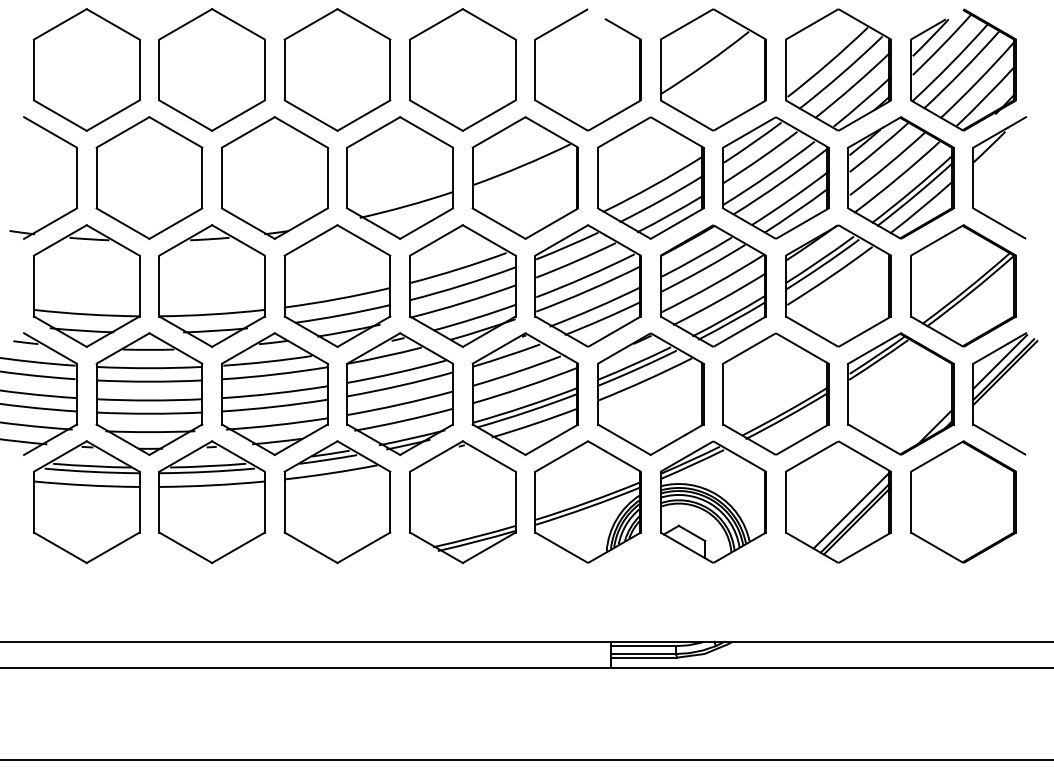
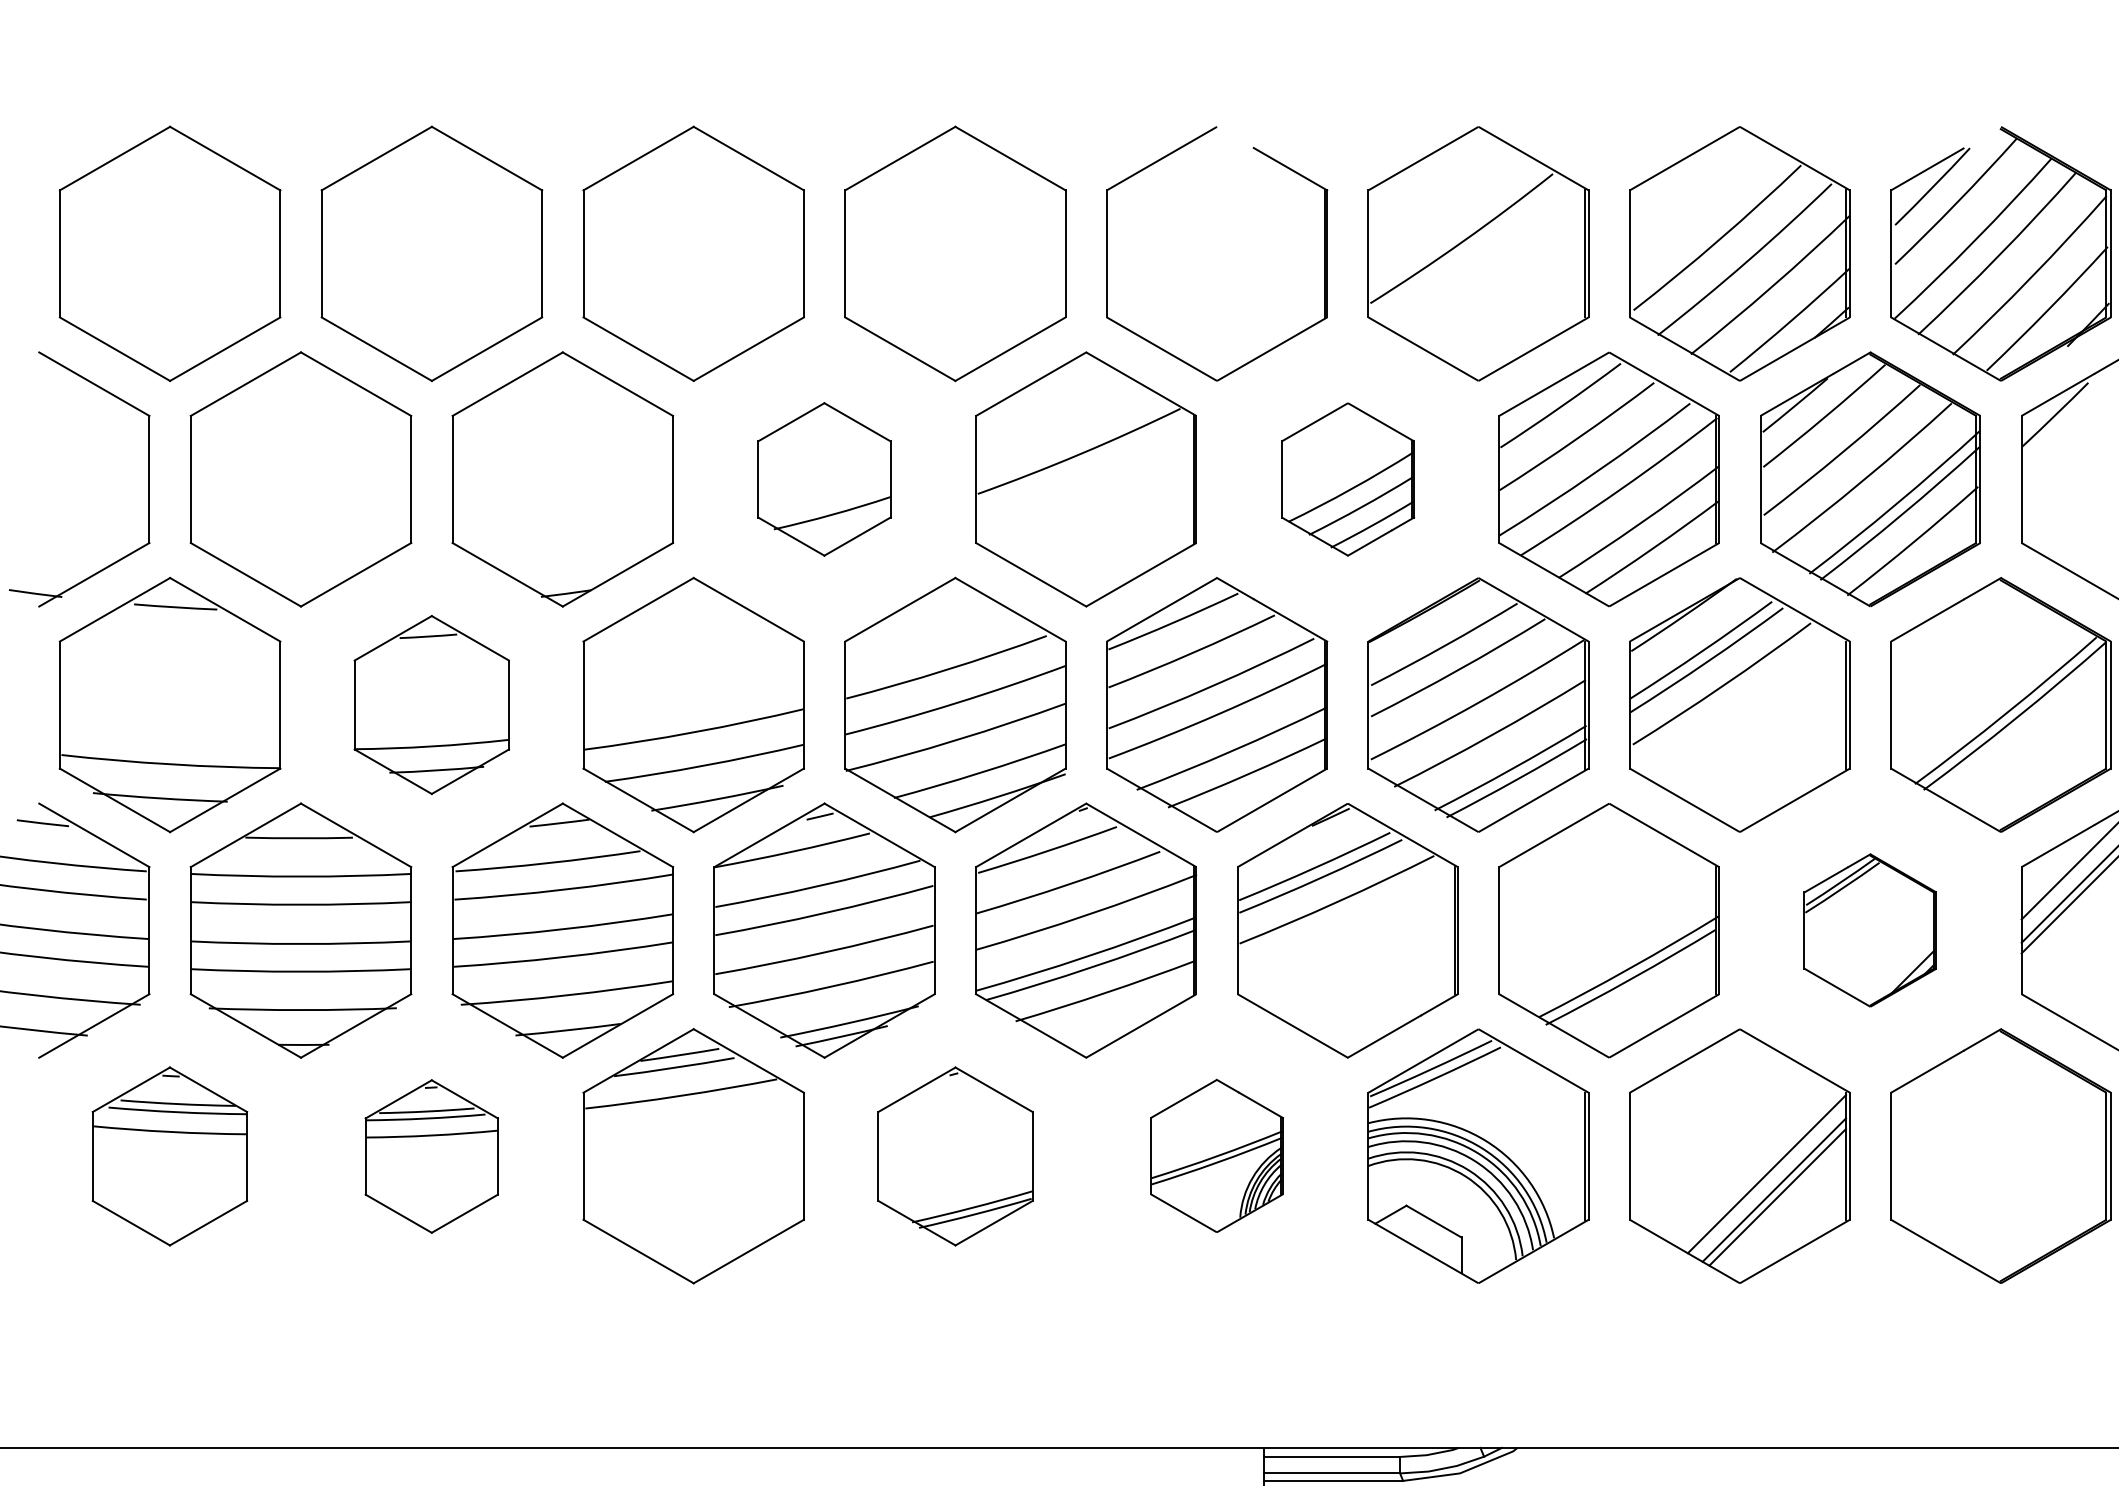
part: (399, 177) -> (823, 478), size x0.6
part: (650, 177) -> (1347, 478), size x0.6
part: (211, 285) -> (430, 703), size x0.7
part: (900, 393) -> (1869, 929), size x0.6
part: (587, 501) -> (1215, 1154), size x0.6
part: (86, 502) -> (169, 1156), size x0.7
part: (211, 502) -> (430, 1156), size x0.6
part: (462, 502) -> (954, 1156), size x0.7

